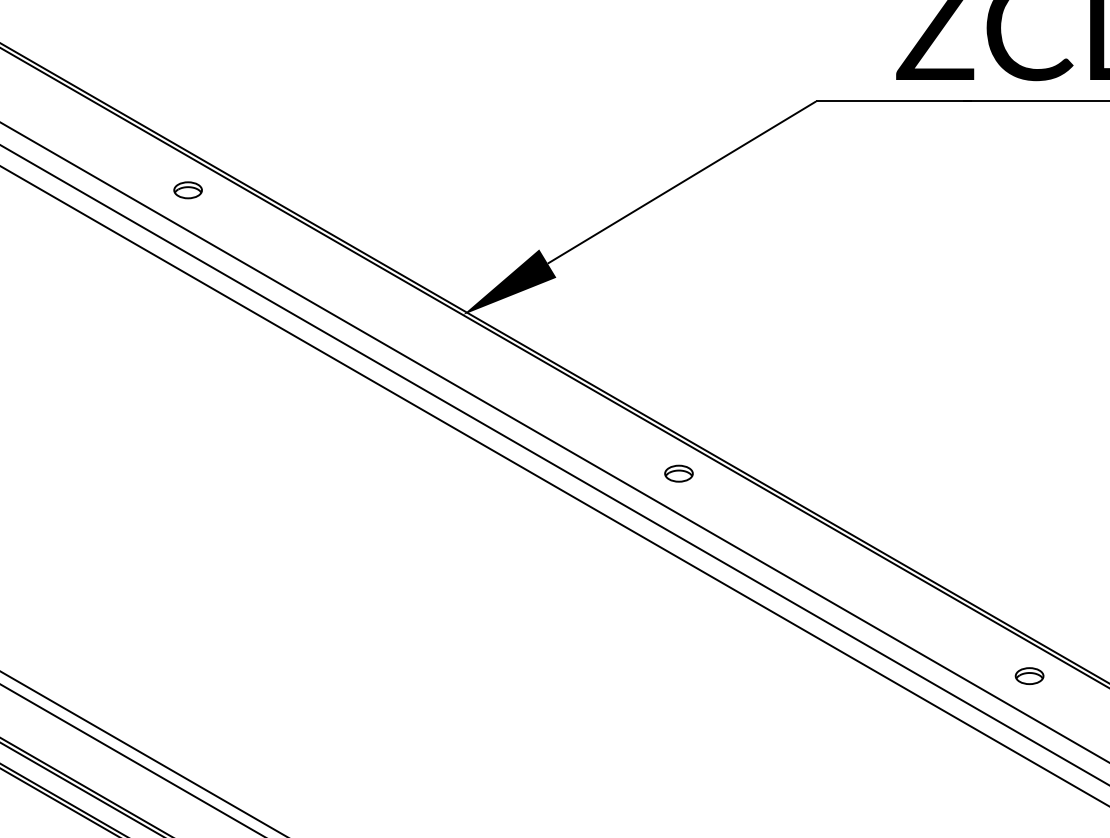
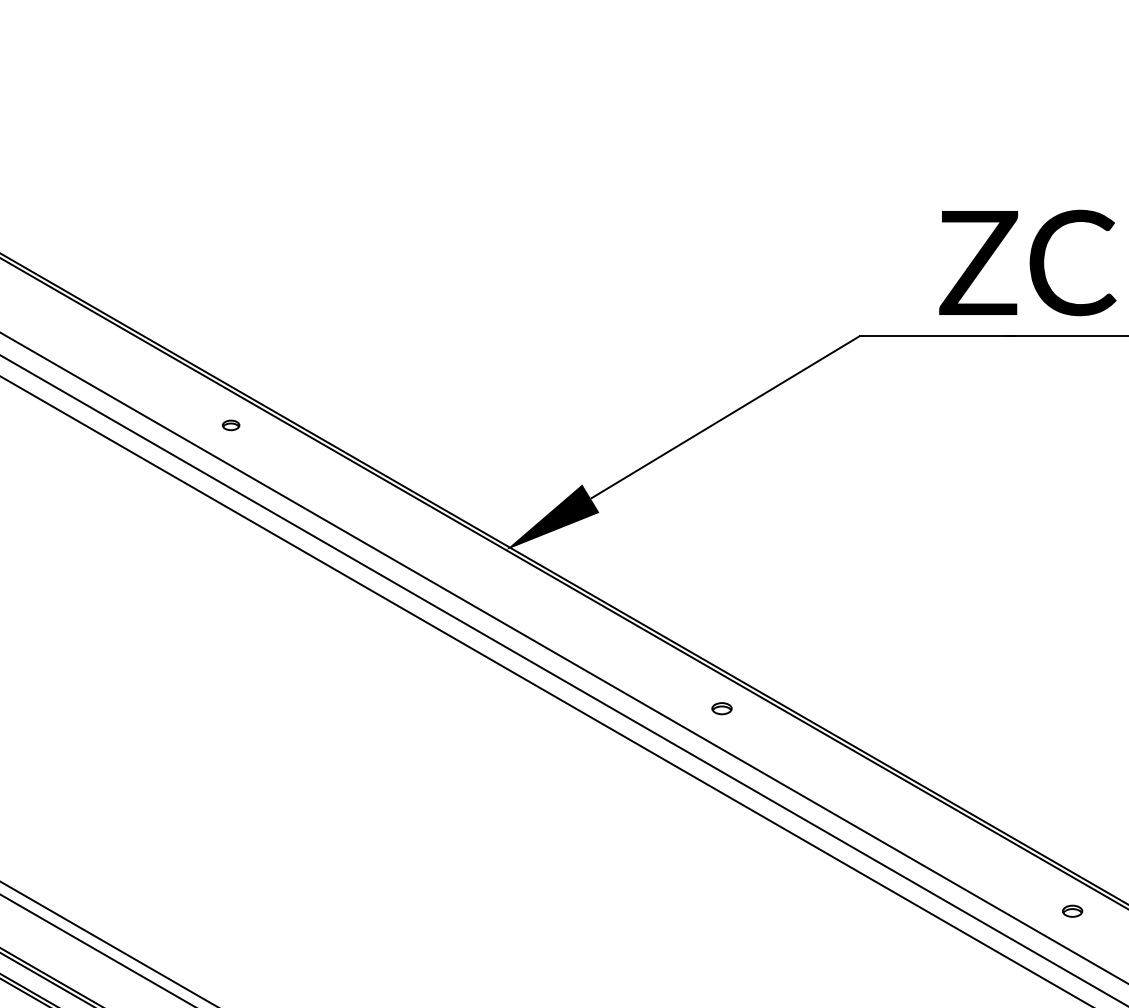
part: (187, 190) -> (230, 425), size x0.6
part: (678, 473) -> (721, 708), size x0.7
part: (1029, 676) -> (1072, 911), size x0.7

